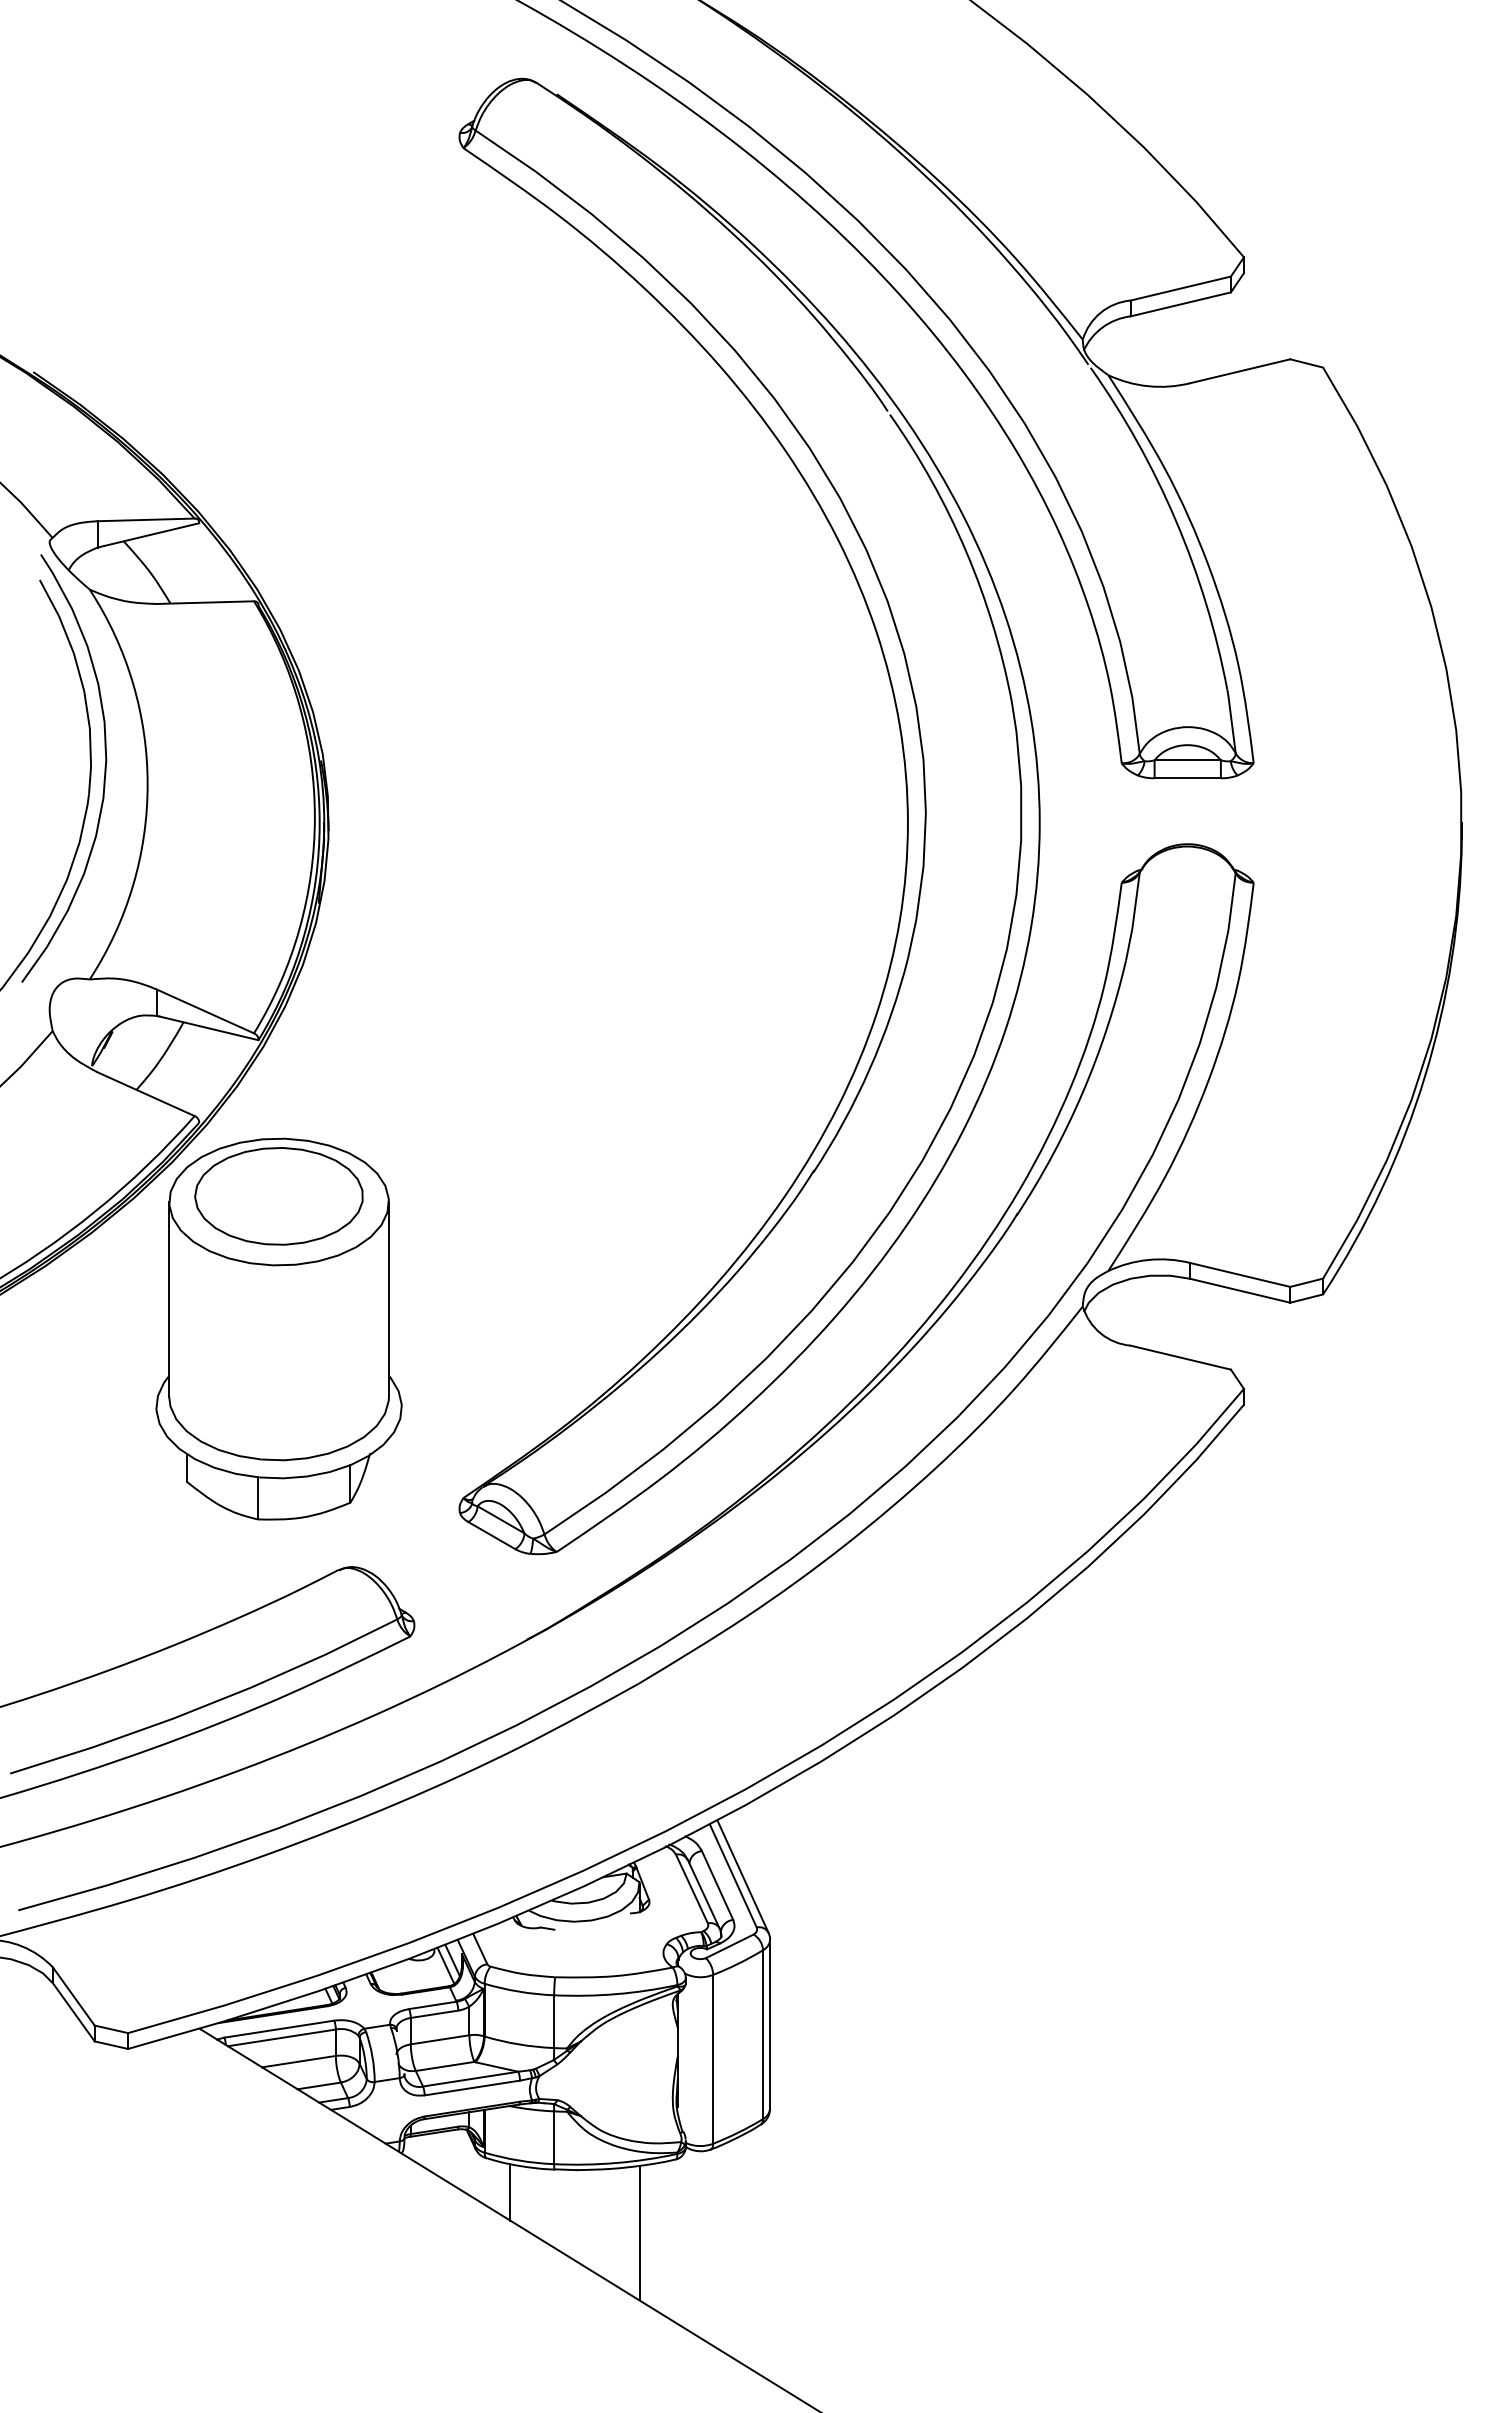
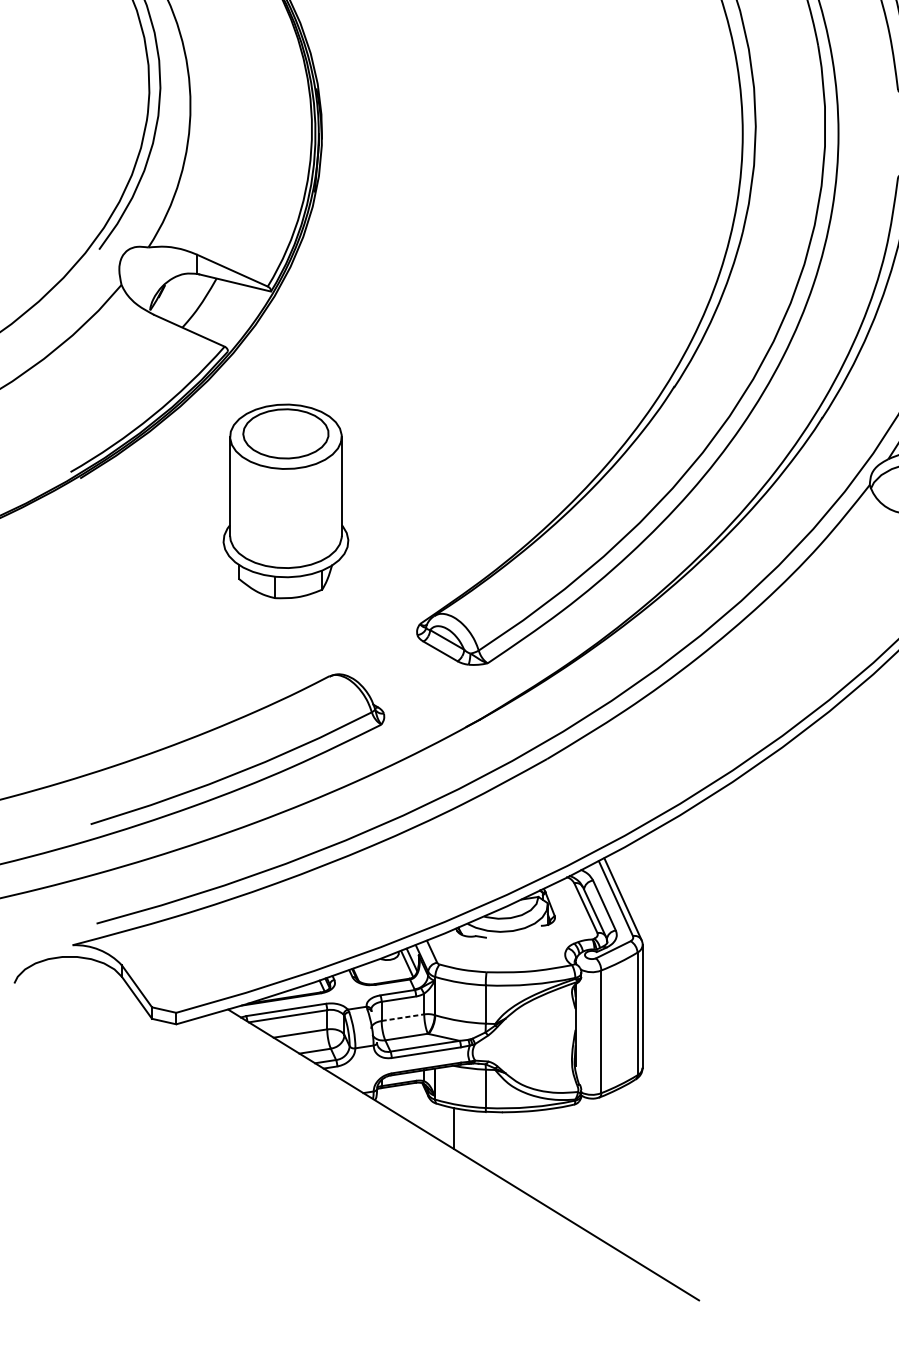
part: (278, 1328) -> (285, 500), size x0.7
line: (440, 2039) -> (403, 1017), solid -> dashed
line: (639, 2232) -> (547, 1157), removed

